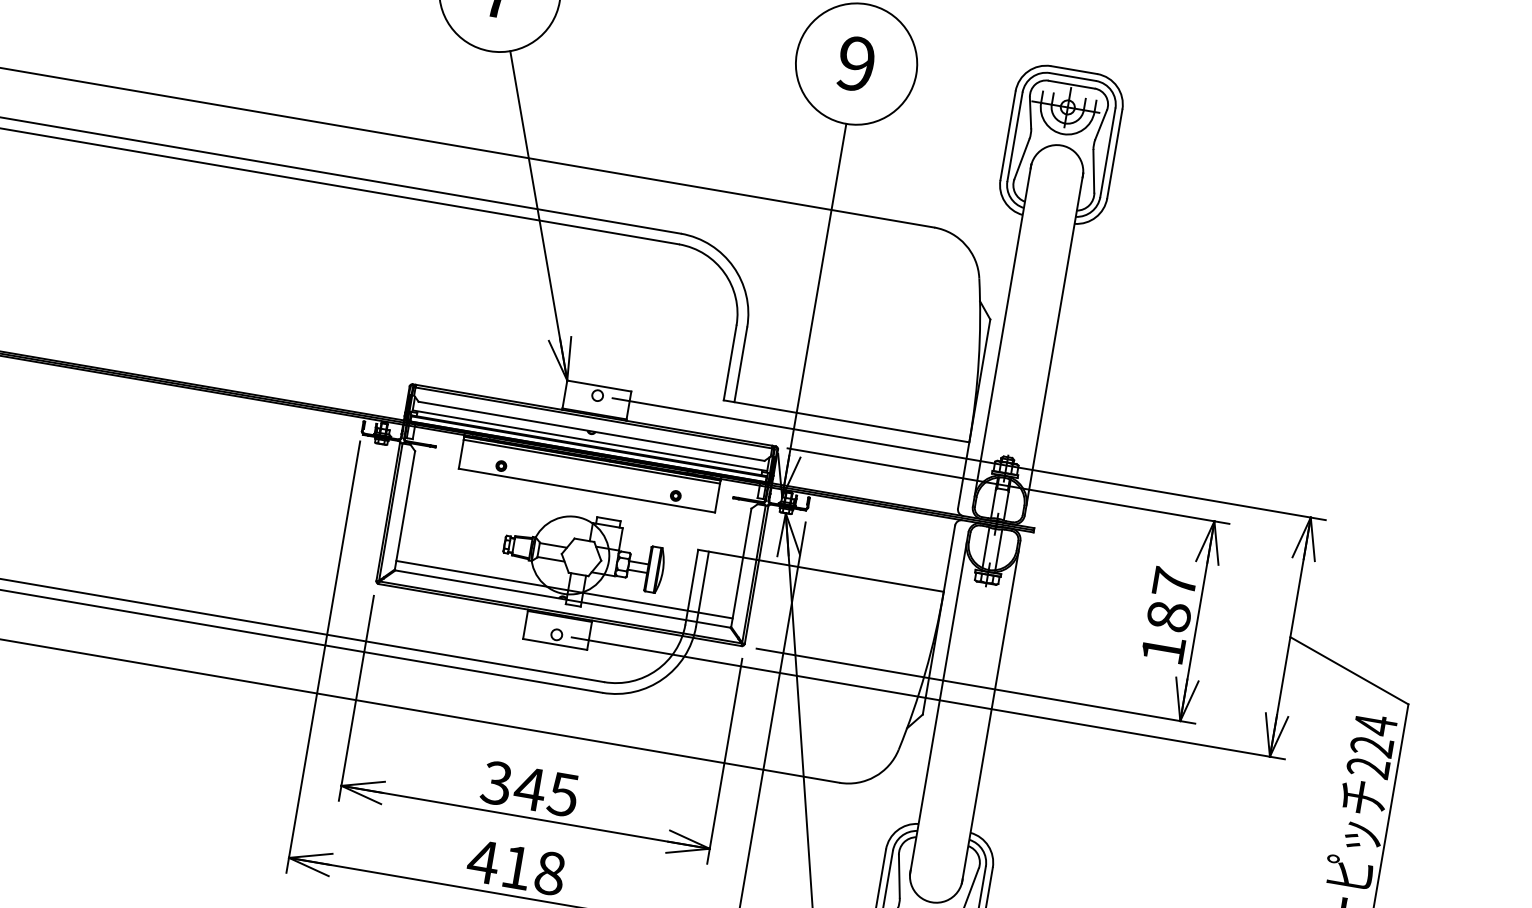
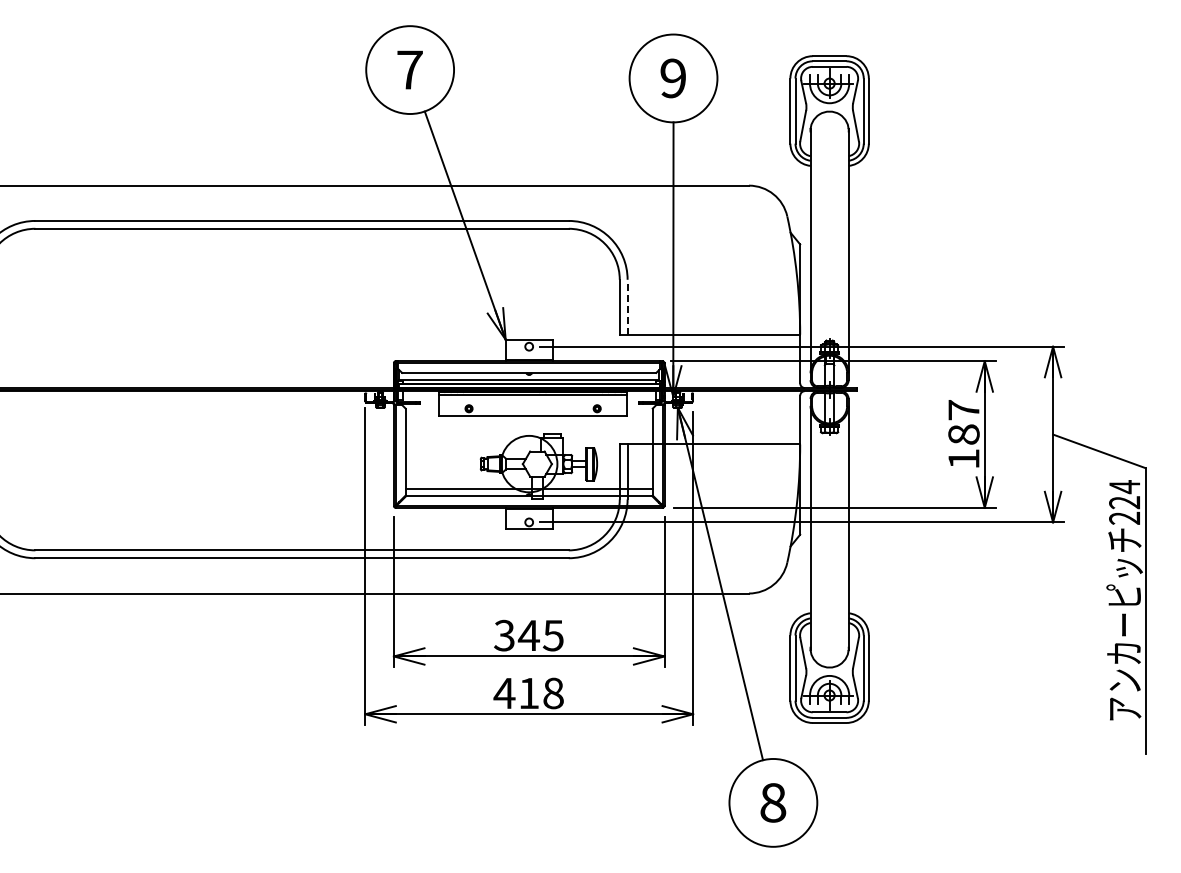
line: (740, 363) -> (627, 306), solid -> dashed

